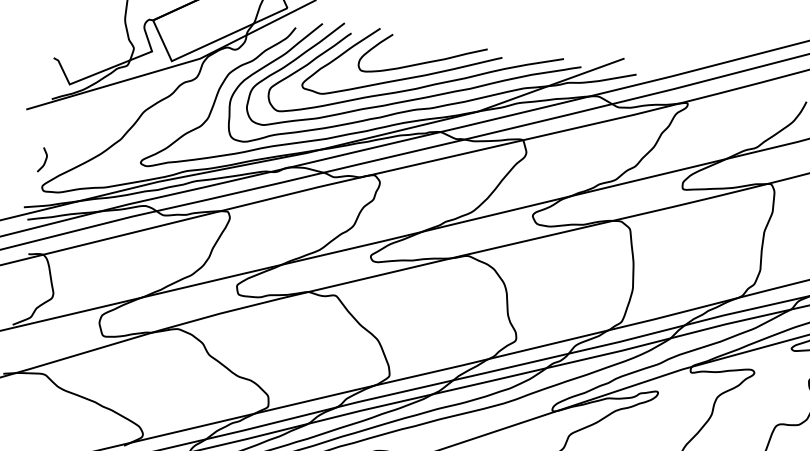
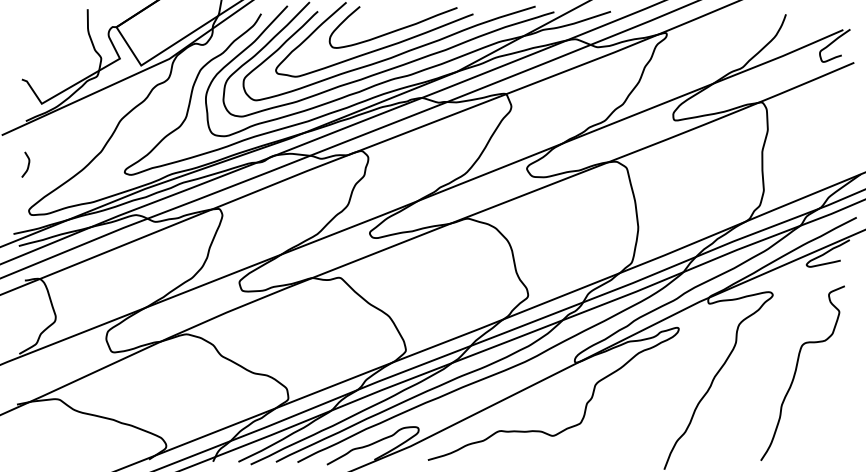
curve: (44, 160) -> (27, 164), moved

